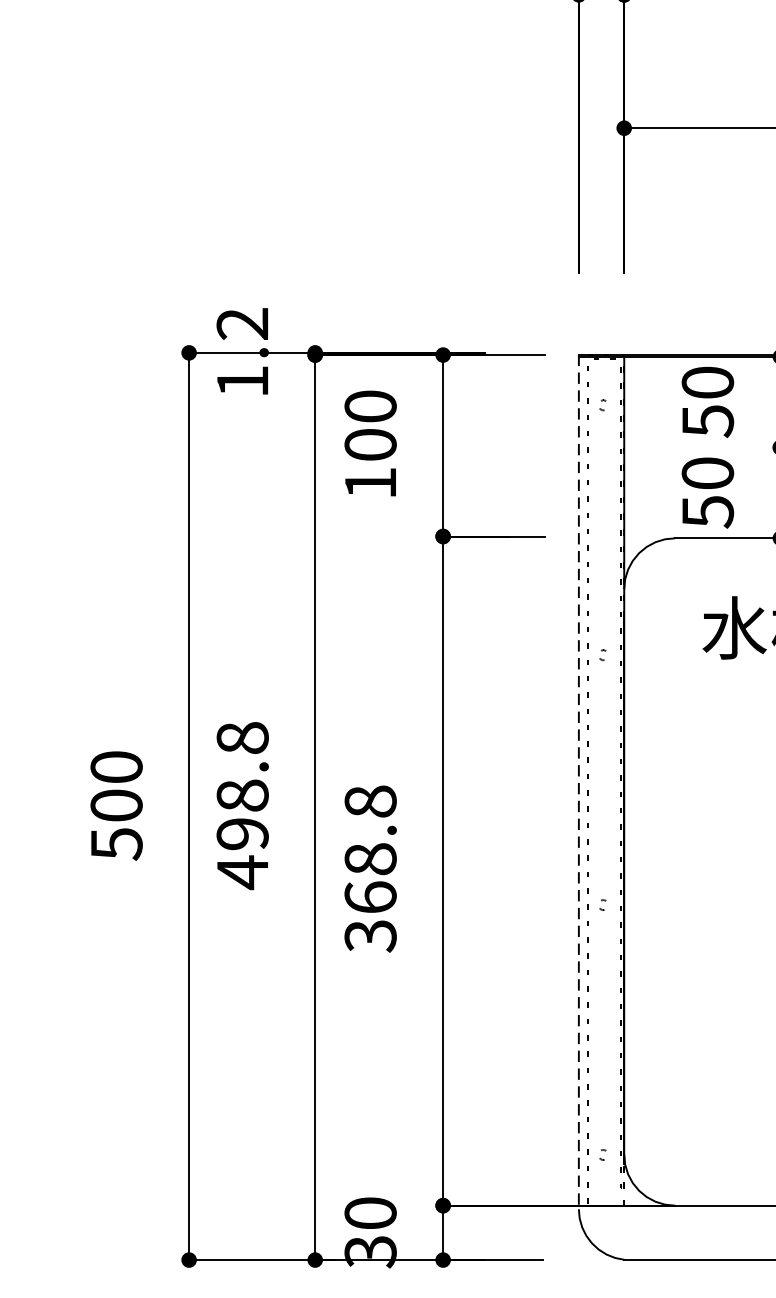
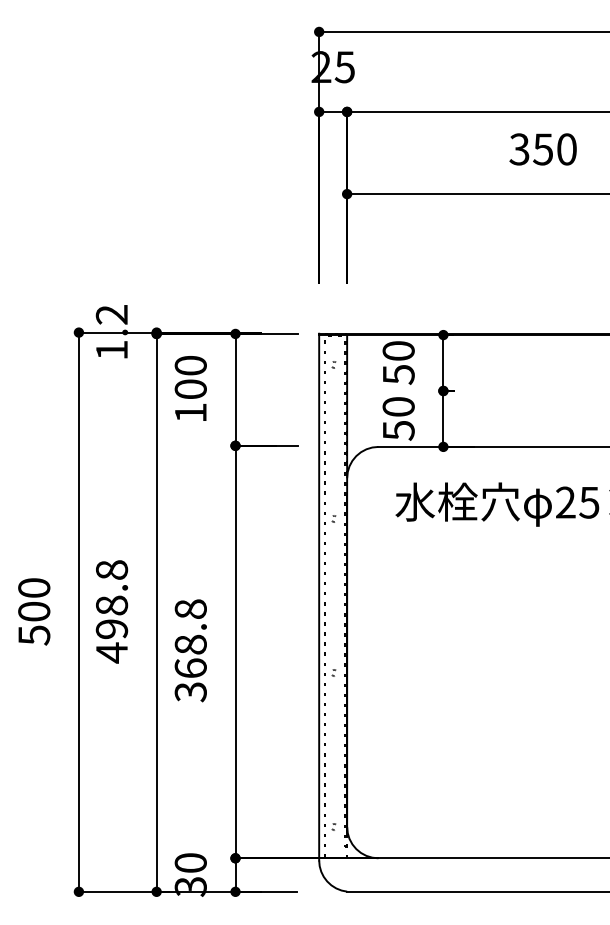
line: (579, 782) -> (319, 597), dashed -> solid

